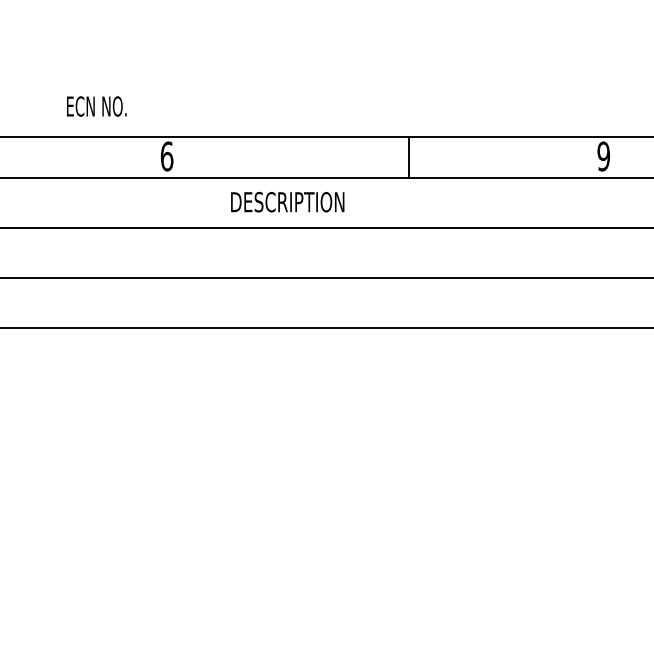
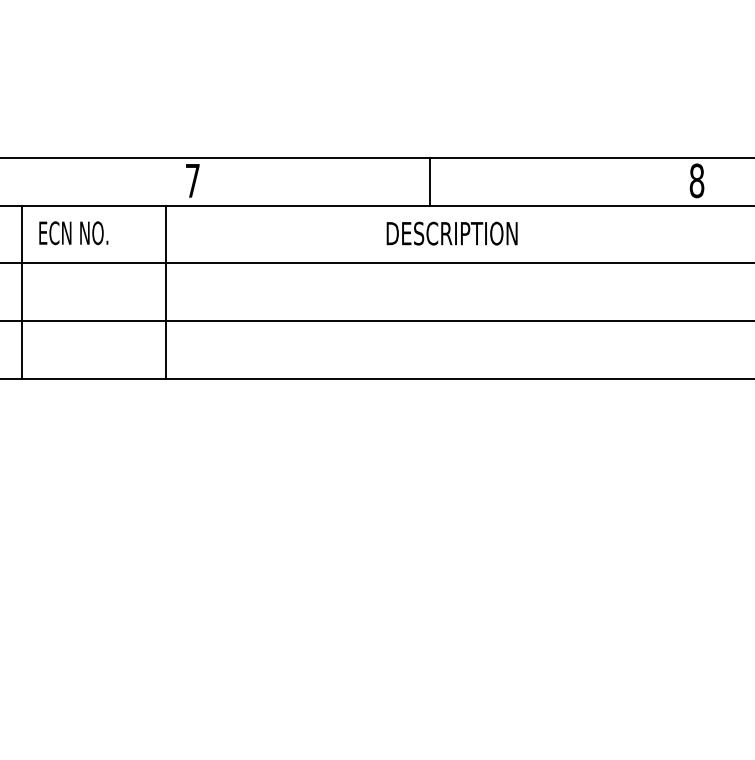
text: (96, 106) -> (73, 233), moved
text: (166, 156) -> (192, 180), 6 -> 7
text: (603, 156) -> (696, 180), 9 -> 8
line: (409, 157) -> (430, 181), moved
text: (287, 202) -> (451, 233), moved
line: (19, 252) -> (22, 291), added
line: (144, 252) -> (166, 291), added

